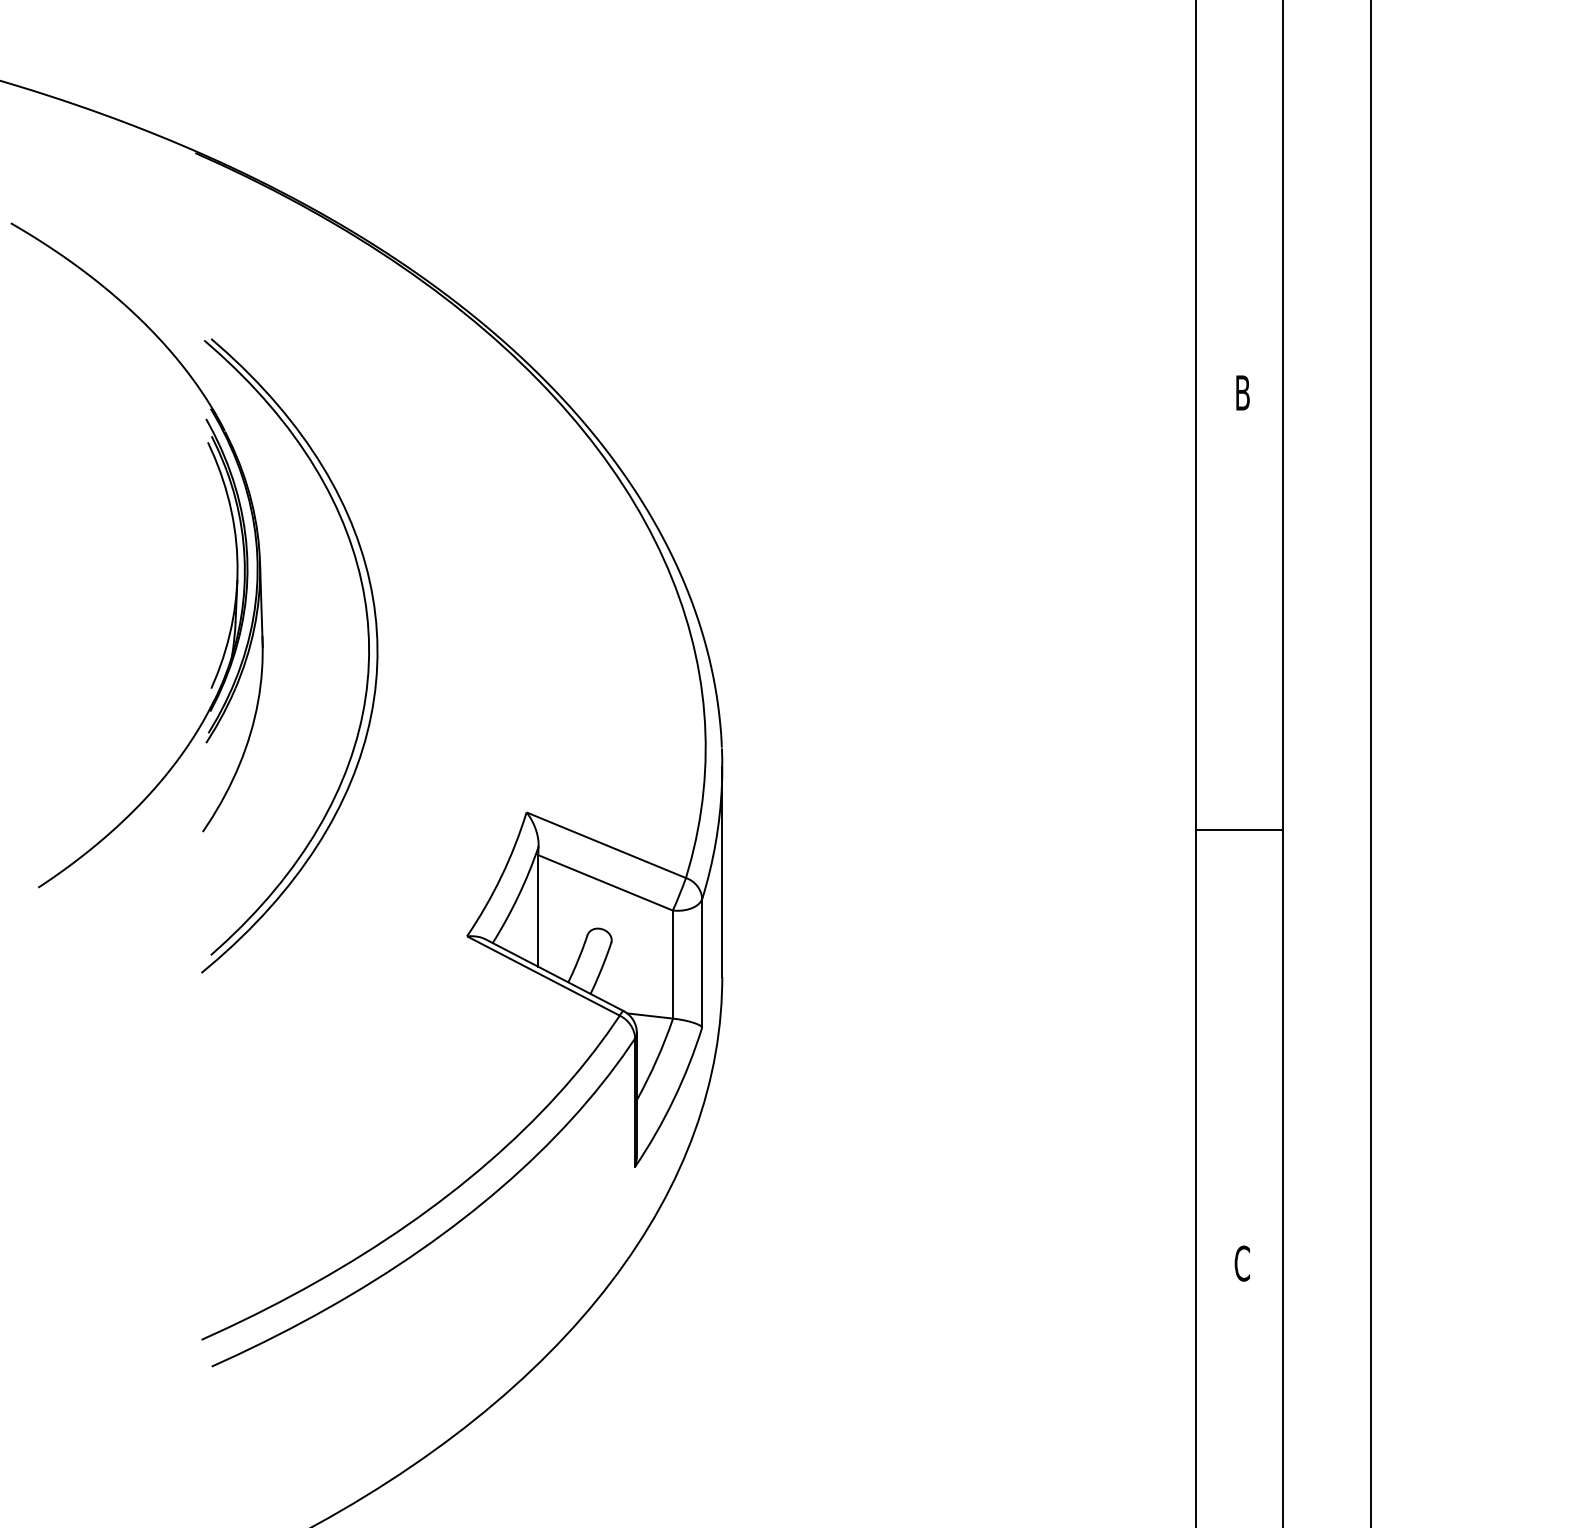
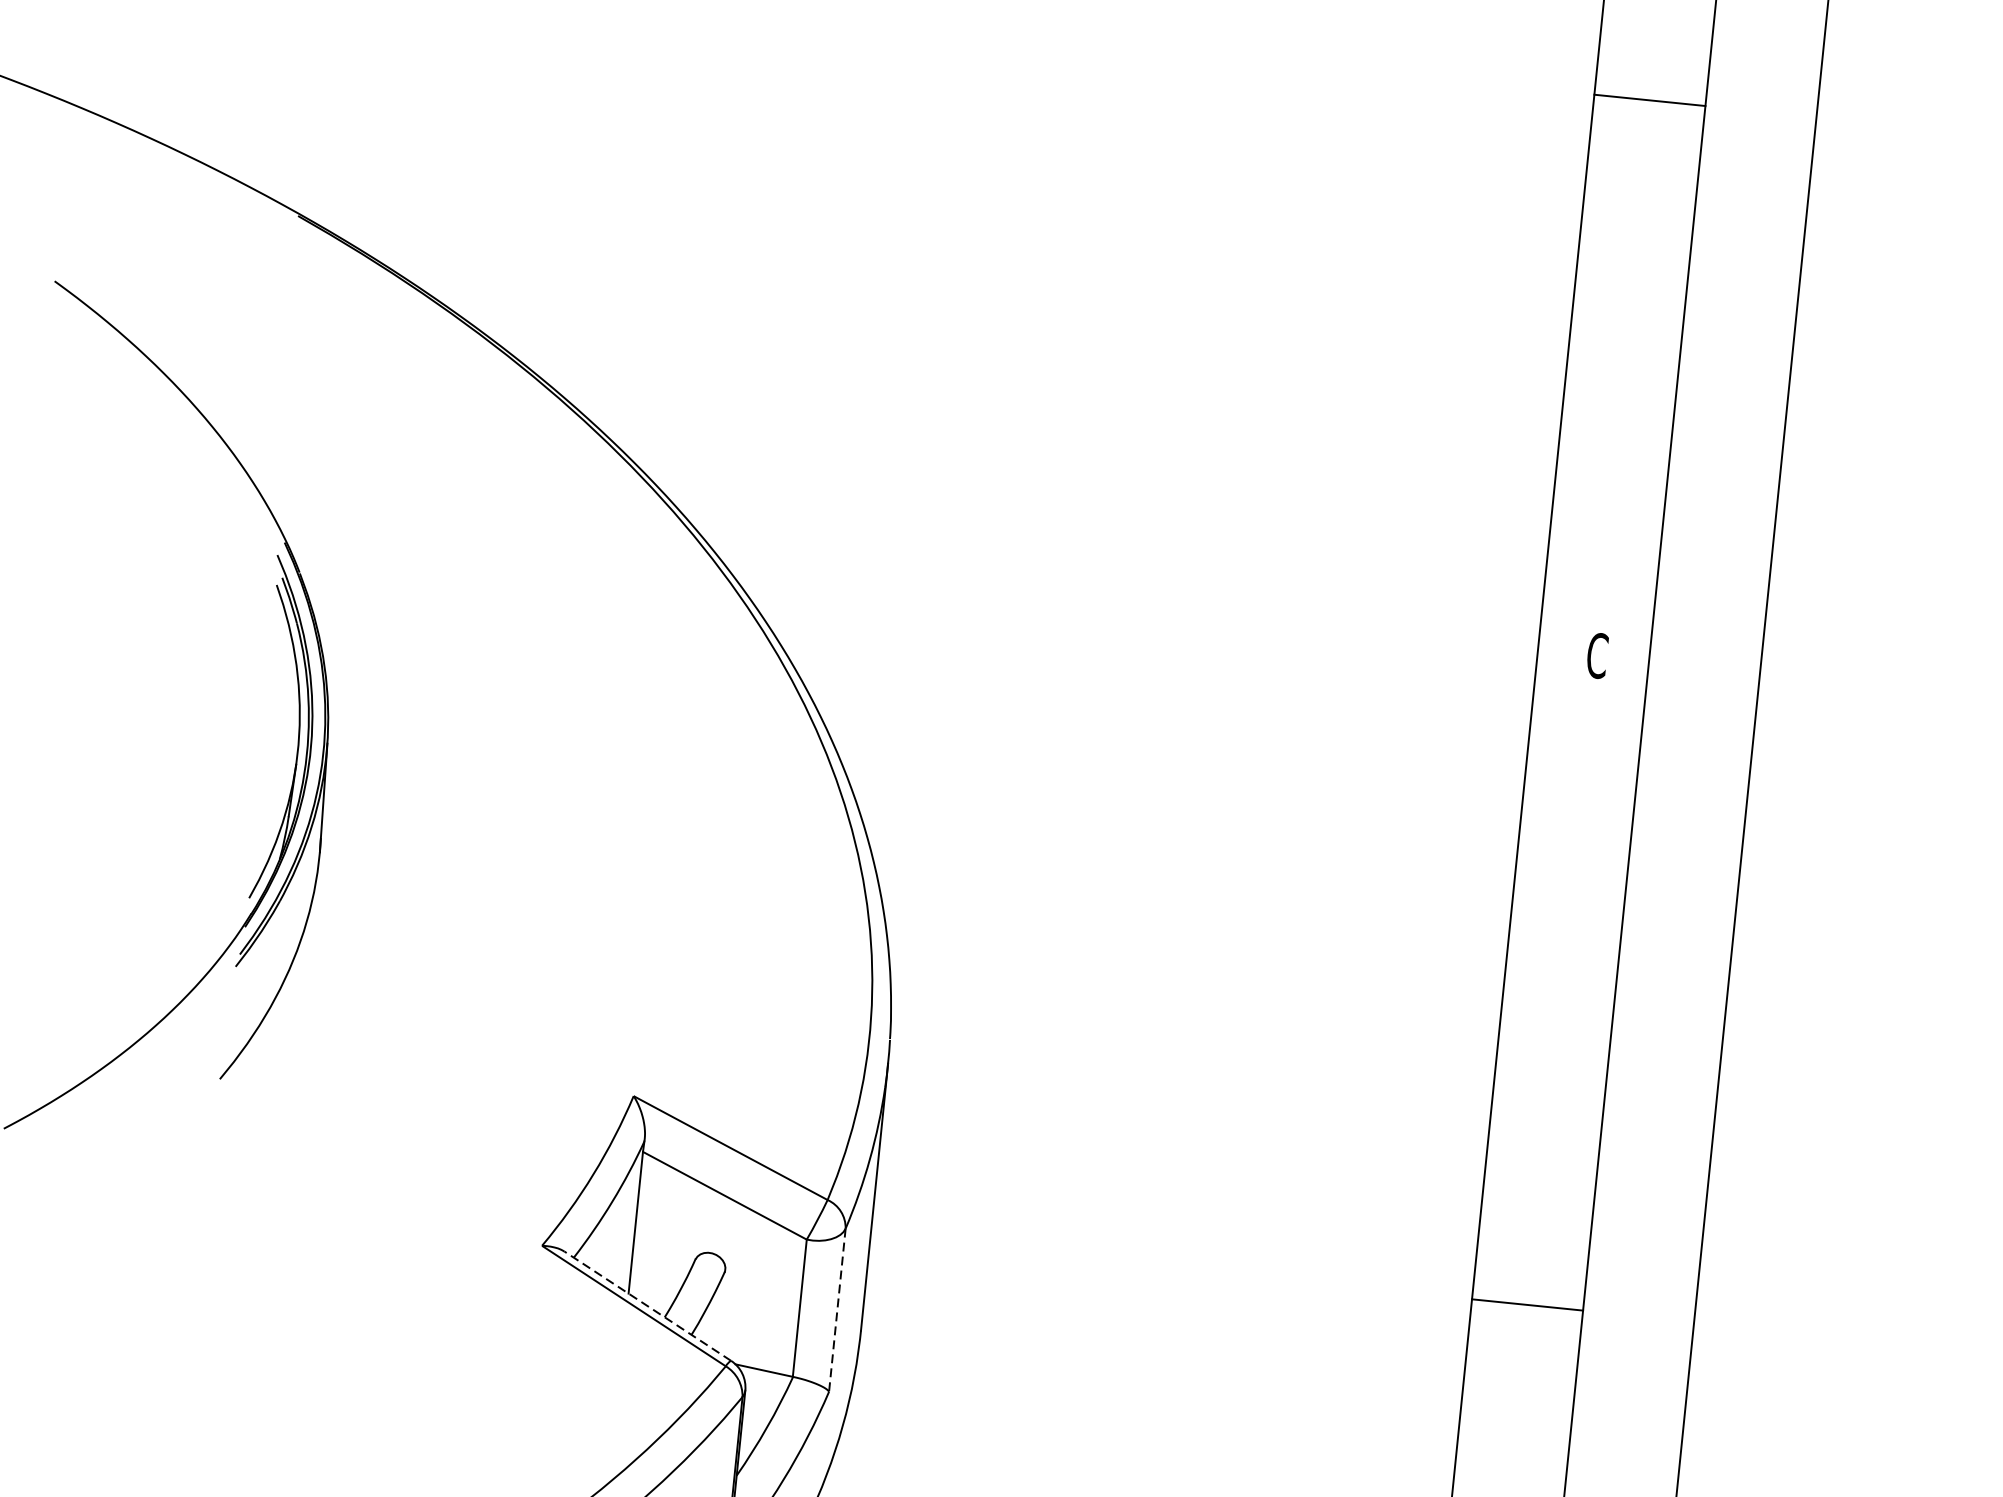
text: (1242, 392) -> (1597, 655), B -> C
part: (367, 662) -> (450, 885), removed
line: (1239, 830) -> (1527, 1305), moved
line: (702, 963) -> (837, 1310), solid -> dashed
line: (554, 975) -> (648, 1306), solid -> dashed

